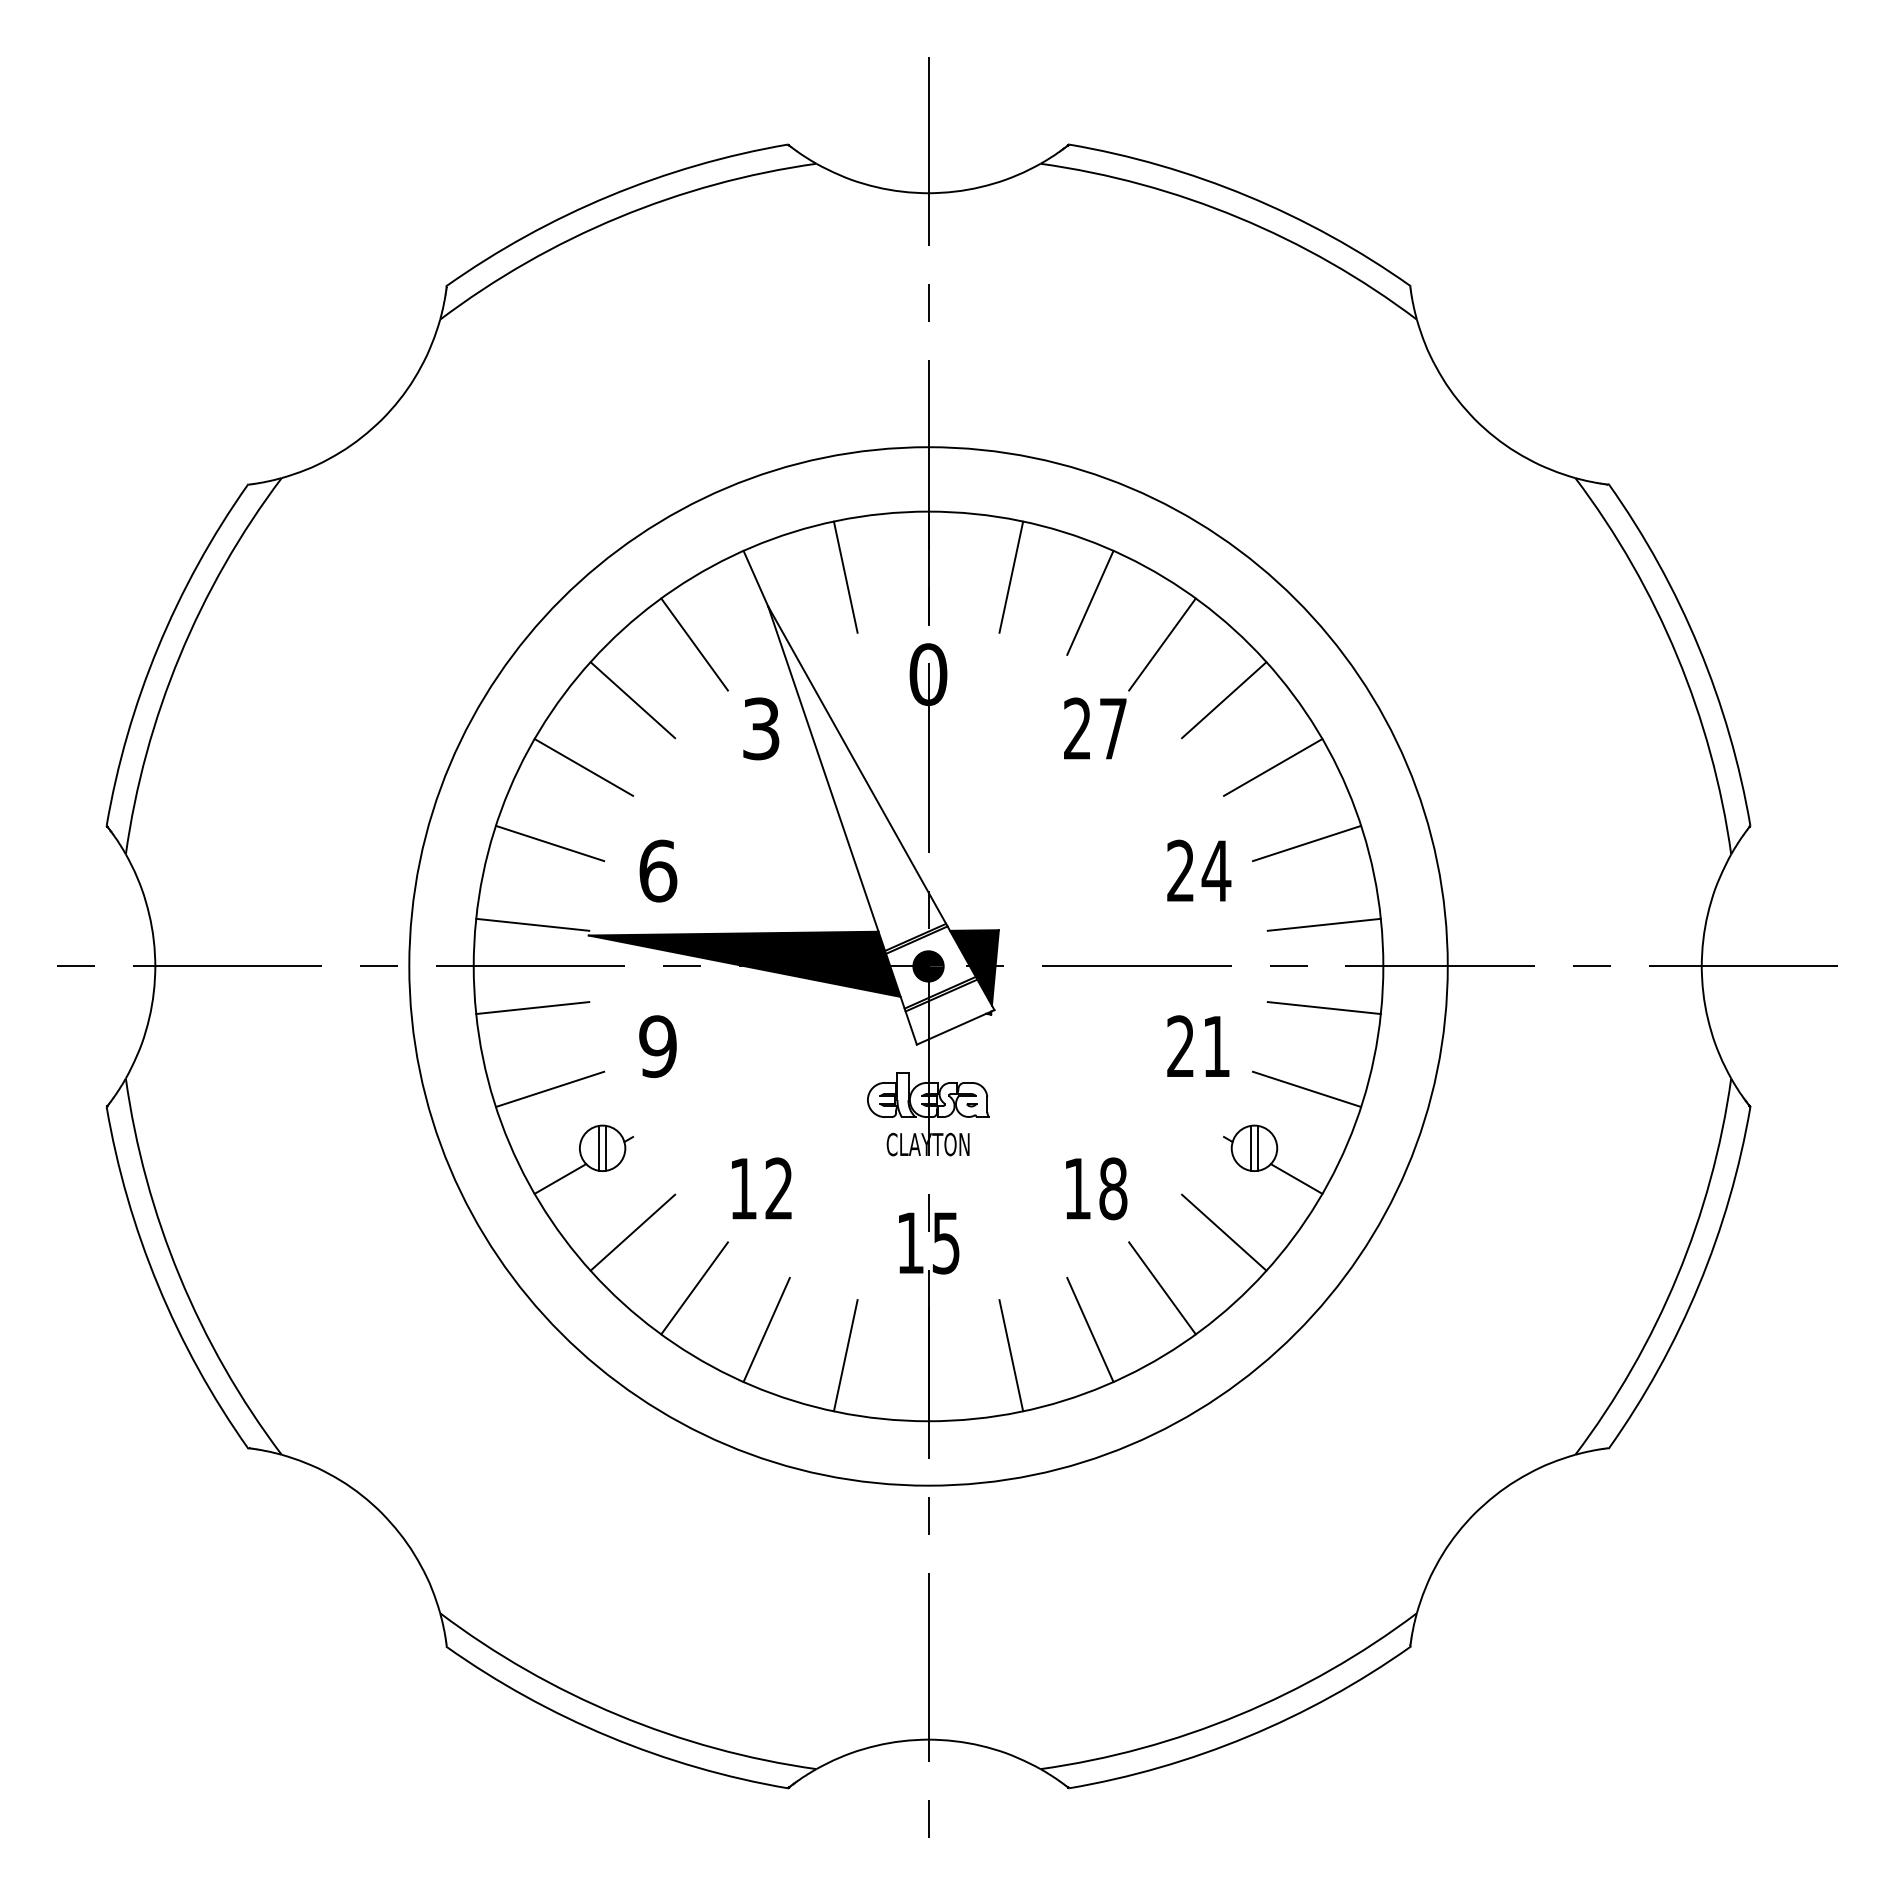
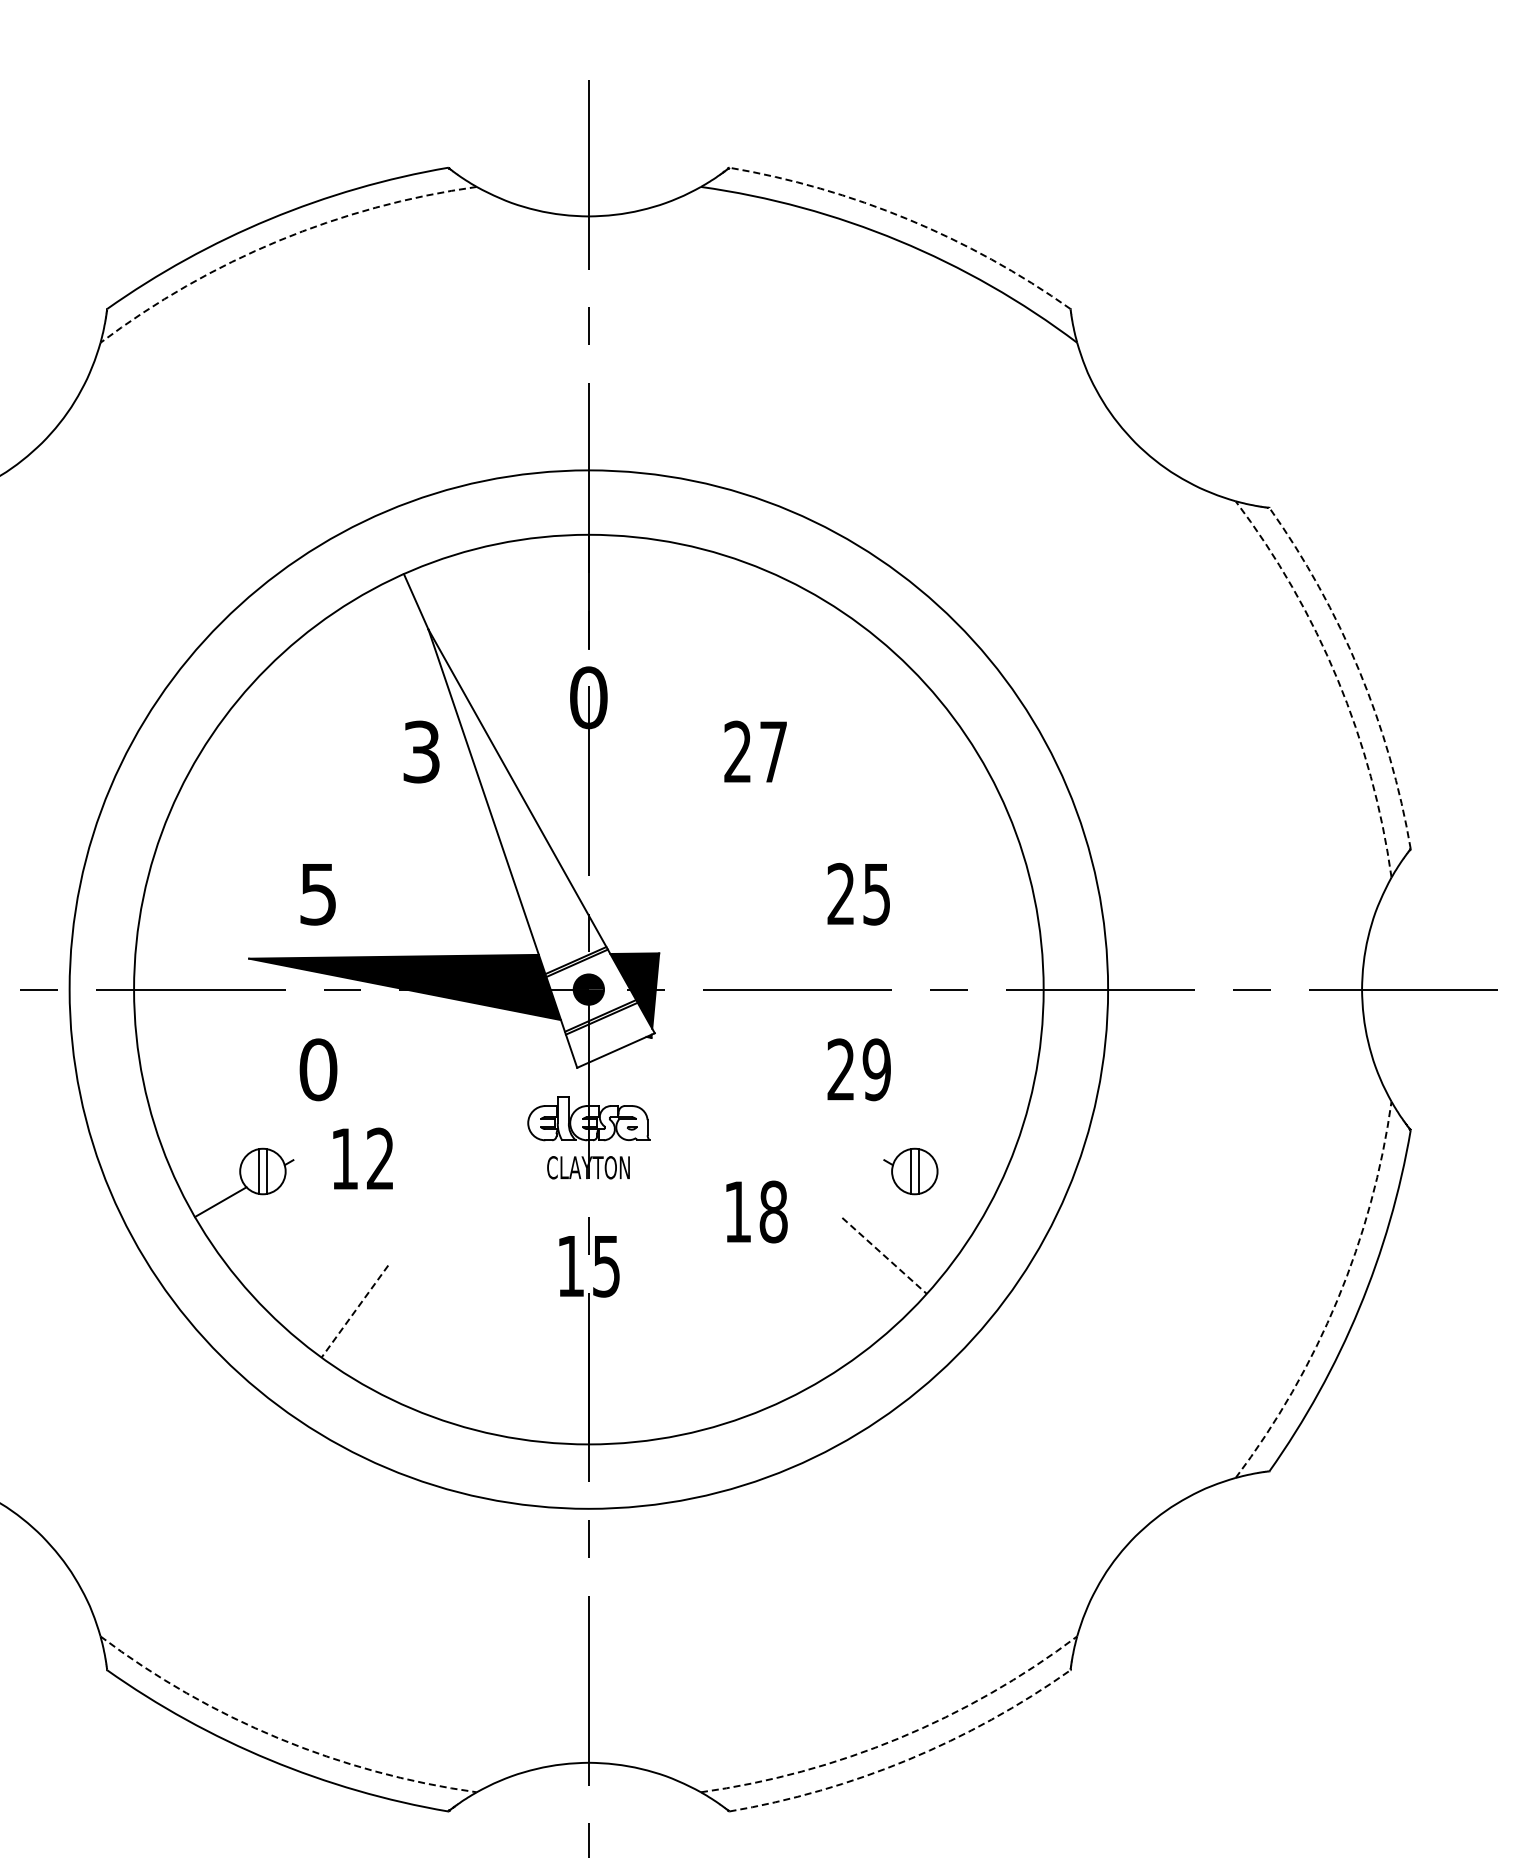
arc: (1247, 196) -> (907, 219), solid -> dashed
arc: (618, 217) -> (278, 240), solid -> dashed
line: (845, 576) -> (505, 599), removed
line: (1011, 576) -> (671, 599), removed
line: (1090, 602) -> (750, 625), removed
line: (694, 644) -> (354, 667), removed
line: (1162, 644) -> (822, 667), removed
arc: (1698, 647) -> (1358, 670), solid -> dashed
arc: (1677, 656) -> (1337, 679), solid -> dashed
line: (632, 700) -> (292, 723), removed
line: (1224, 700) -> (884, 723), removed
line: (583, 767) -> (243, 790), removed
line: (1273, 767) -> (933, 790), removed
line: (550, 843) -> (210, 866), removed
line: (1306, 843) -> (966, 866), removed
text: (658, 870) -> (318, 893), 6 -> 5
text: (1216, 871) -> (876, 894), 24 -> 25
line: (532, 924) -> (192, 947), removed
line: (1323, 924) -> (983, 947), removed
line: (532, 1008) -> (192, 1031), removed
line: (1323, 1008) -> (983, 1031), removed
text: (657, 1046) -> (317, 1069), 9 -> 0
text: (1216, 1046) -> (876, 1069), 21 -> 29
line: (550, 1088) -> (210, 1111), removed
line: (1306, 1088) -> (966, 1111), removed
line: (1296, 1178) -> (956, 1201), removed
text: (761, 1188) -> (362, 1158), moved
line: (632, 1232) -> (292, 1255), removed
line: (1224, 1232) -> (884, 1255), solid -> dashed
arc: (1677, 1276) -> (1337, 1299), solid -> dashed
line: (694, 1288) -> (354, 1311), solid -> dashed
line: (1162, 1288) -> (822, 1311), removed
line: (766, 1329) -> (426, 1352), removed
line: (1090, 1329) -> (750, 1352), removed
line: (845, 1355) -> (505, 1378), removed
line: (1011, 1355) -> (671, 1378), removed
arc: (618, 1715) -> (278, 1738), solid -> dashed
arc: (1238, 1715) -> (898, 1738), solid -> dashed
arc: (1247, 1736) -> (907, 1759), solid -> dashed

